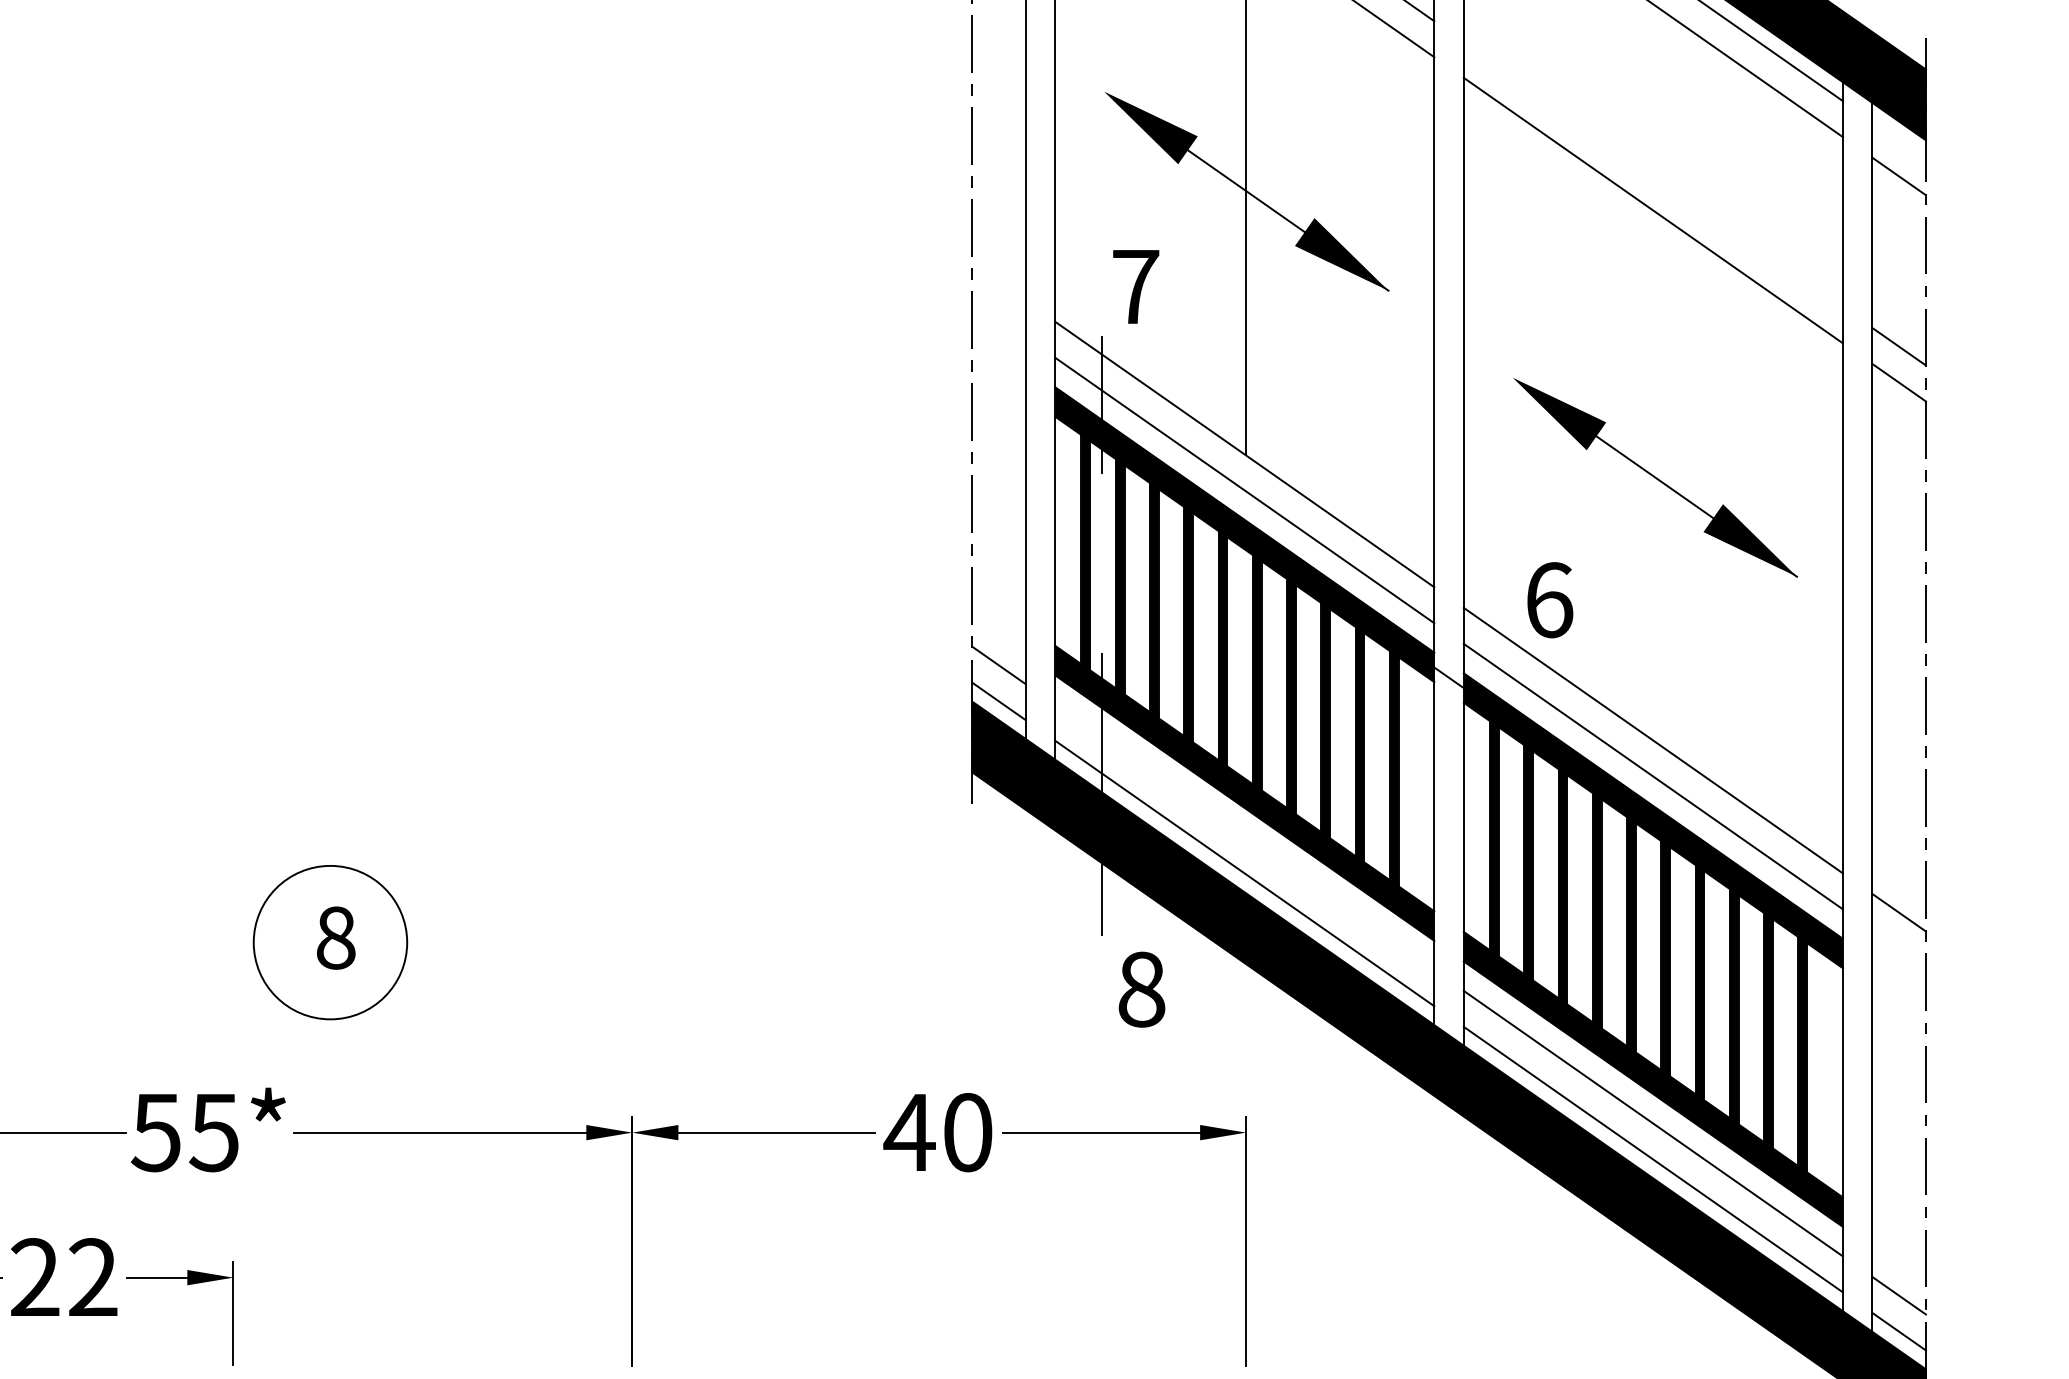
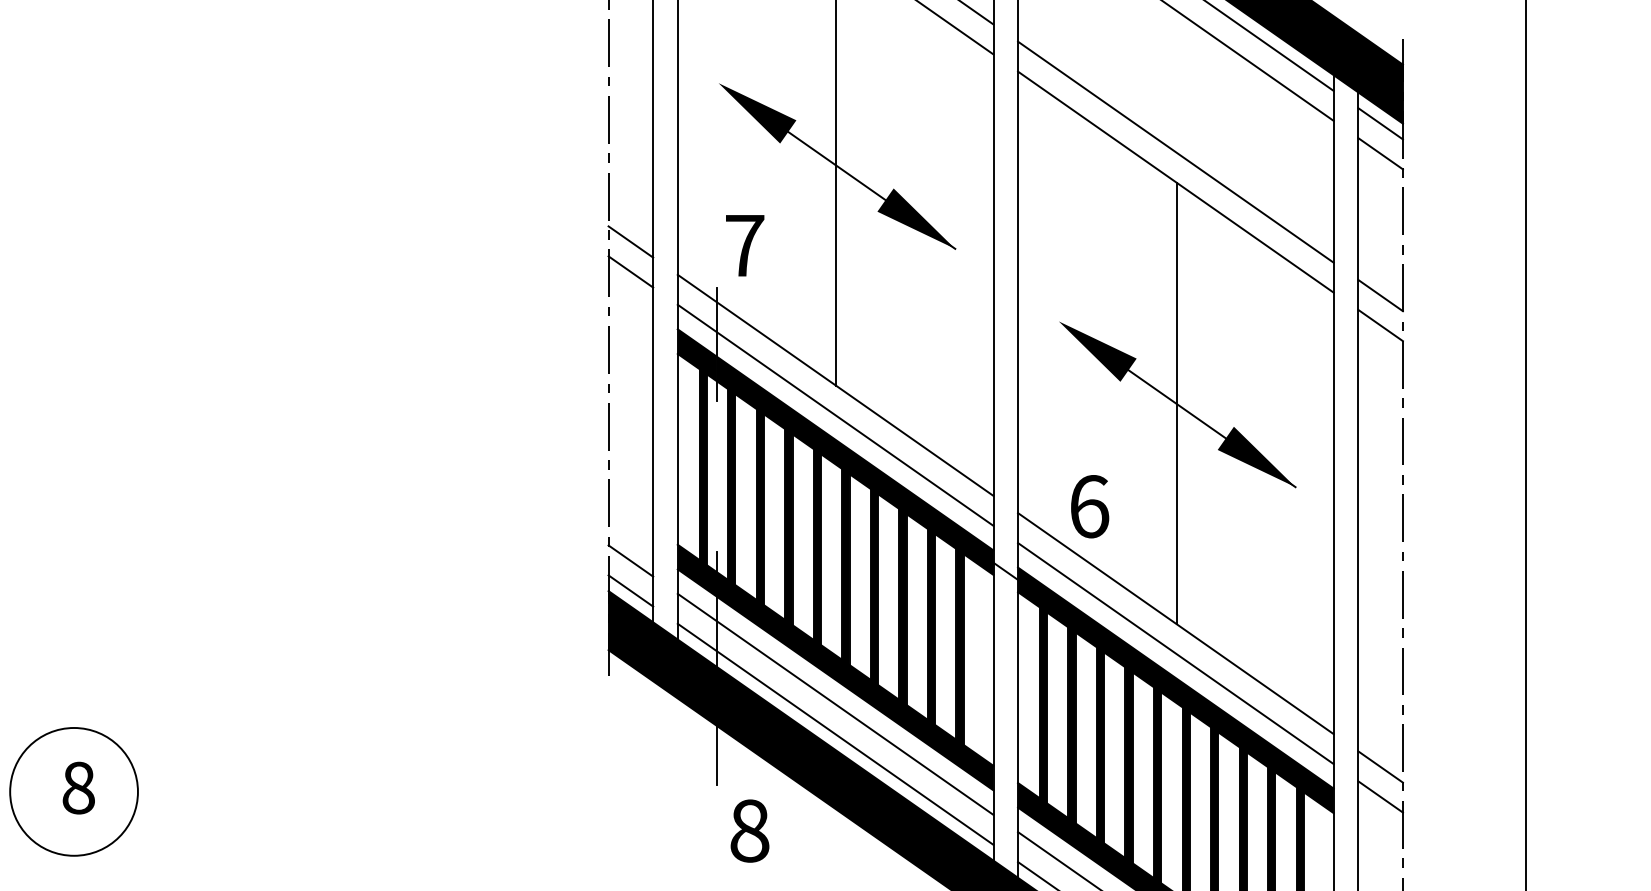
line: (1898, 140) -> (1380, 123), added
line: (1652, 174) -> (1175, 152), added
line: (998, 282) -> (630, 242), added
line: (998, 318) -> (630, 272), added
line: (1654, 476) -> (1176, 403), added
line: (1244, 837) -> (835, 704), added
line: (1898, 948) -> (1380, 796), added

